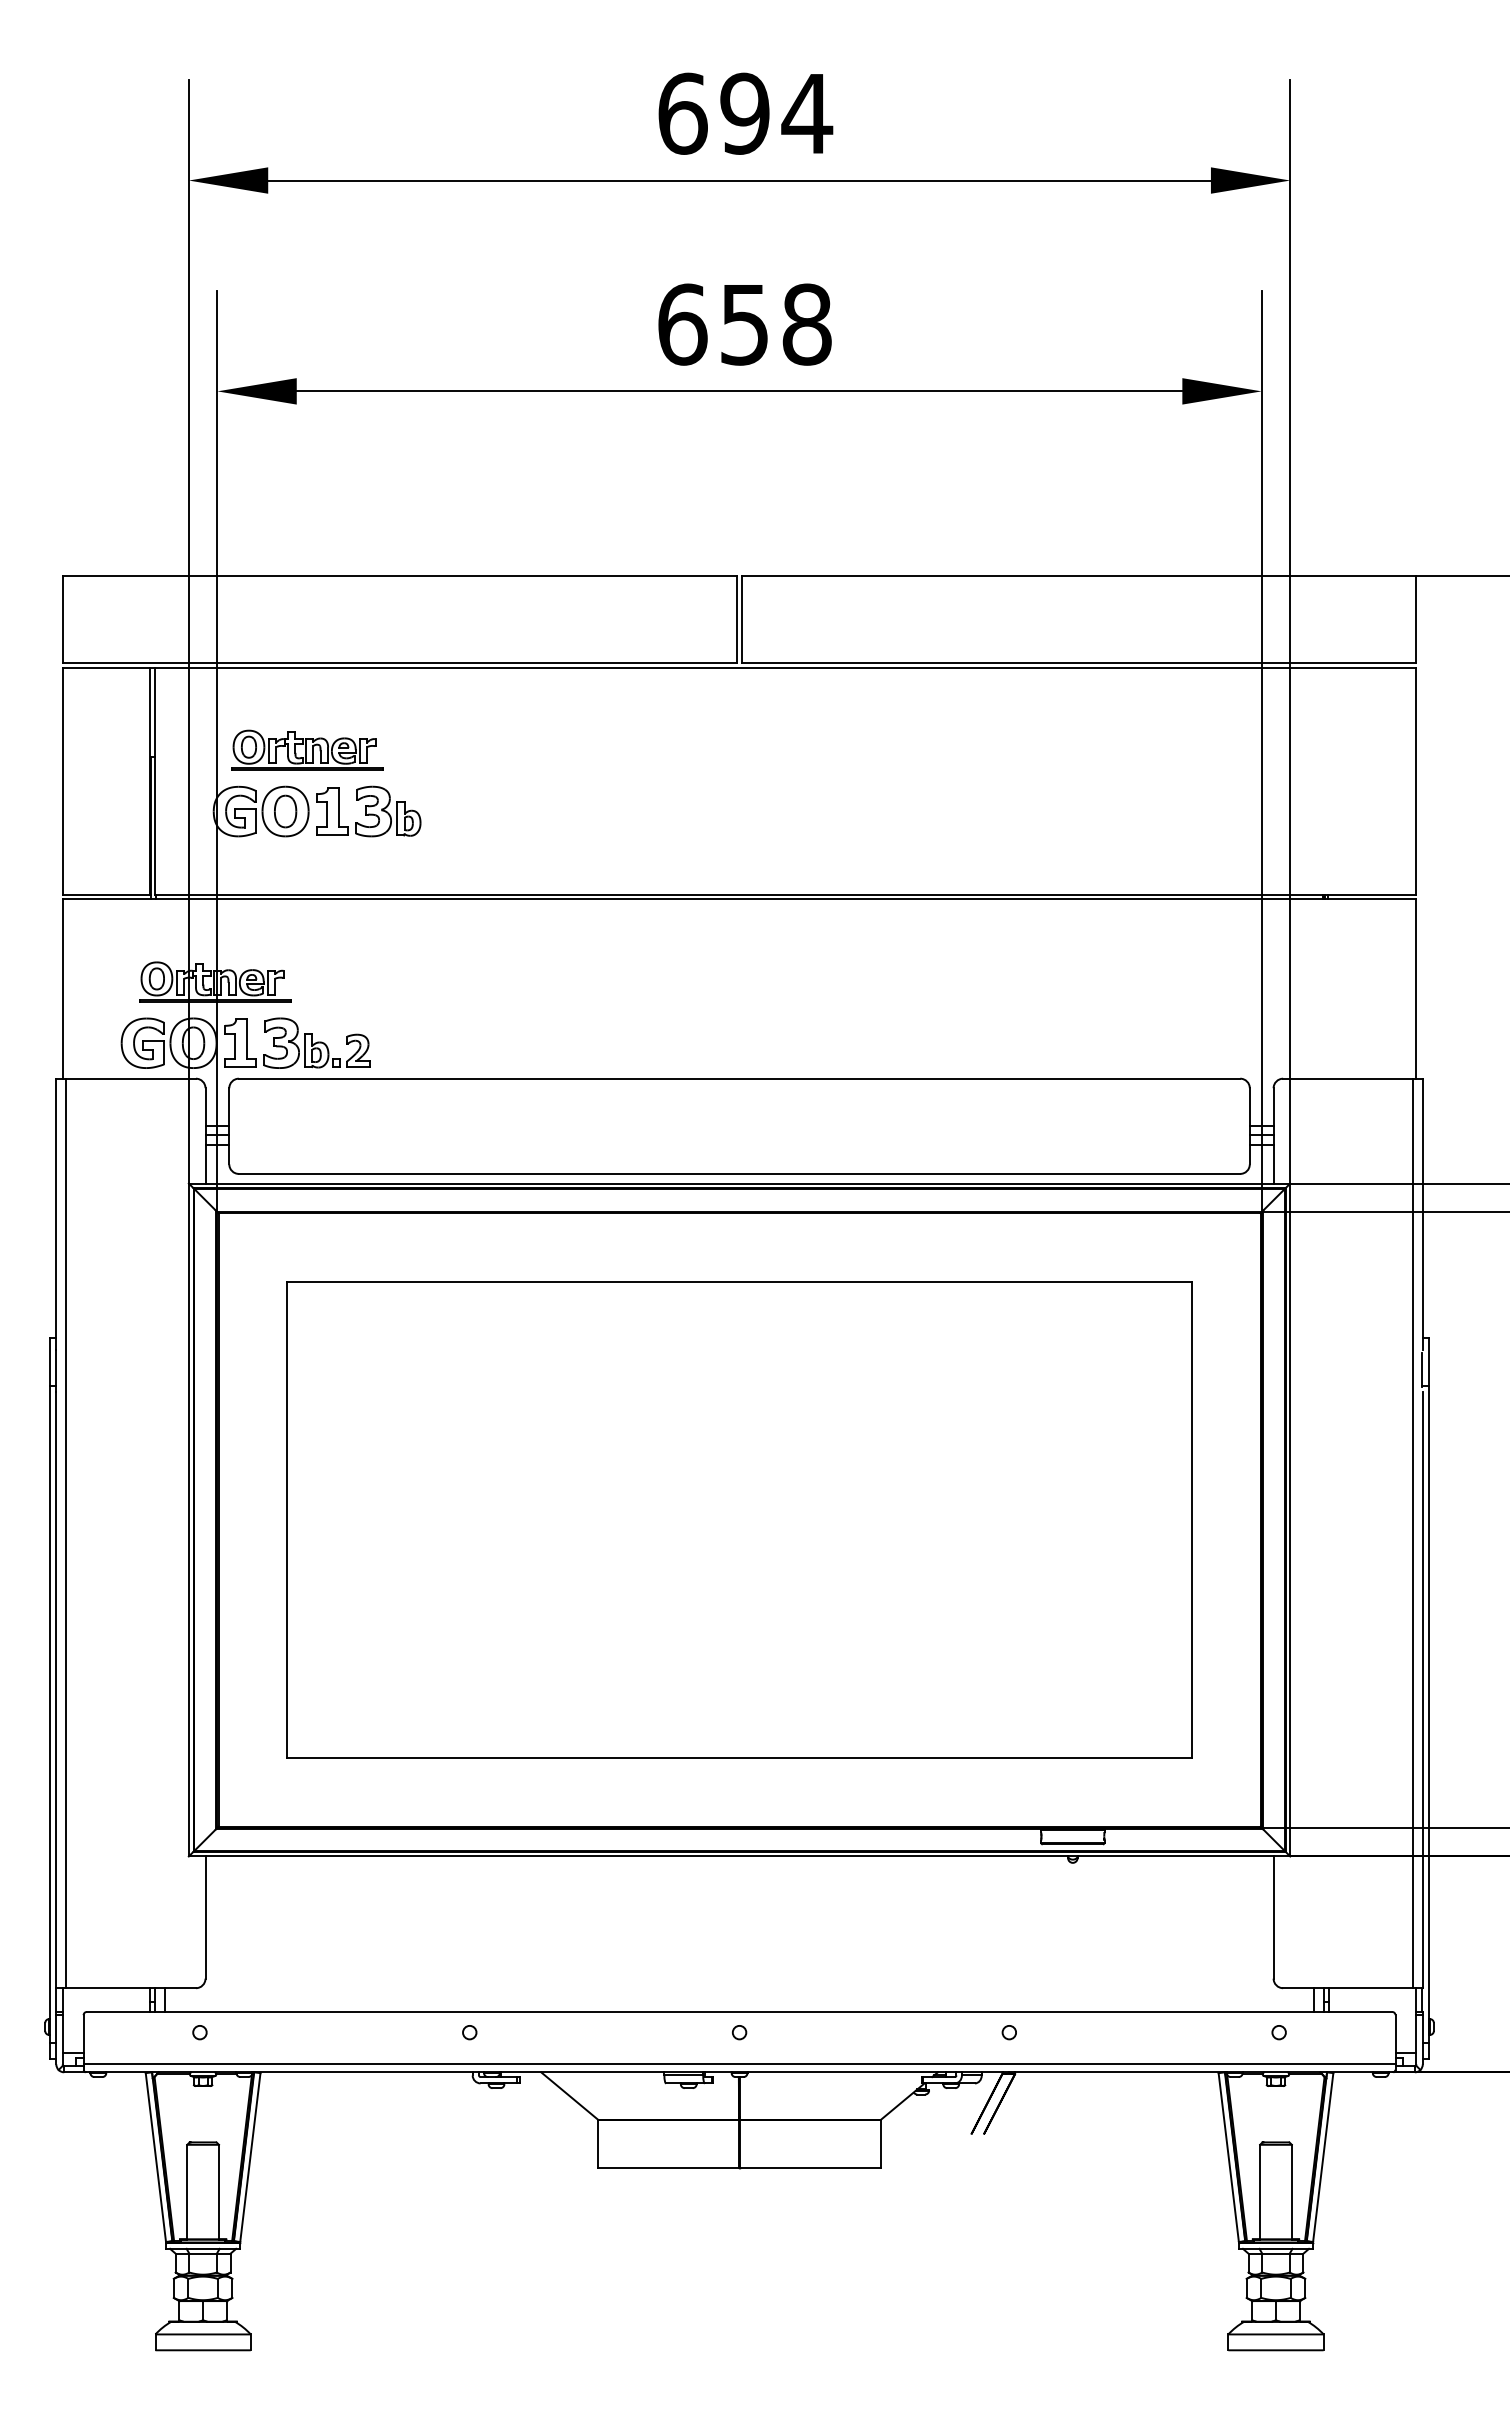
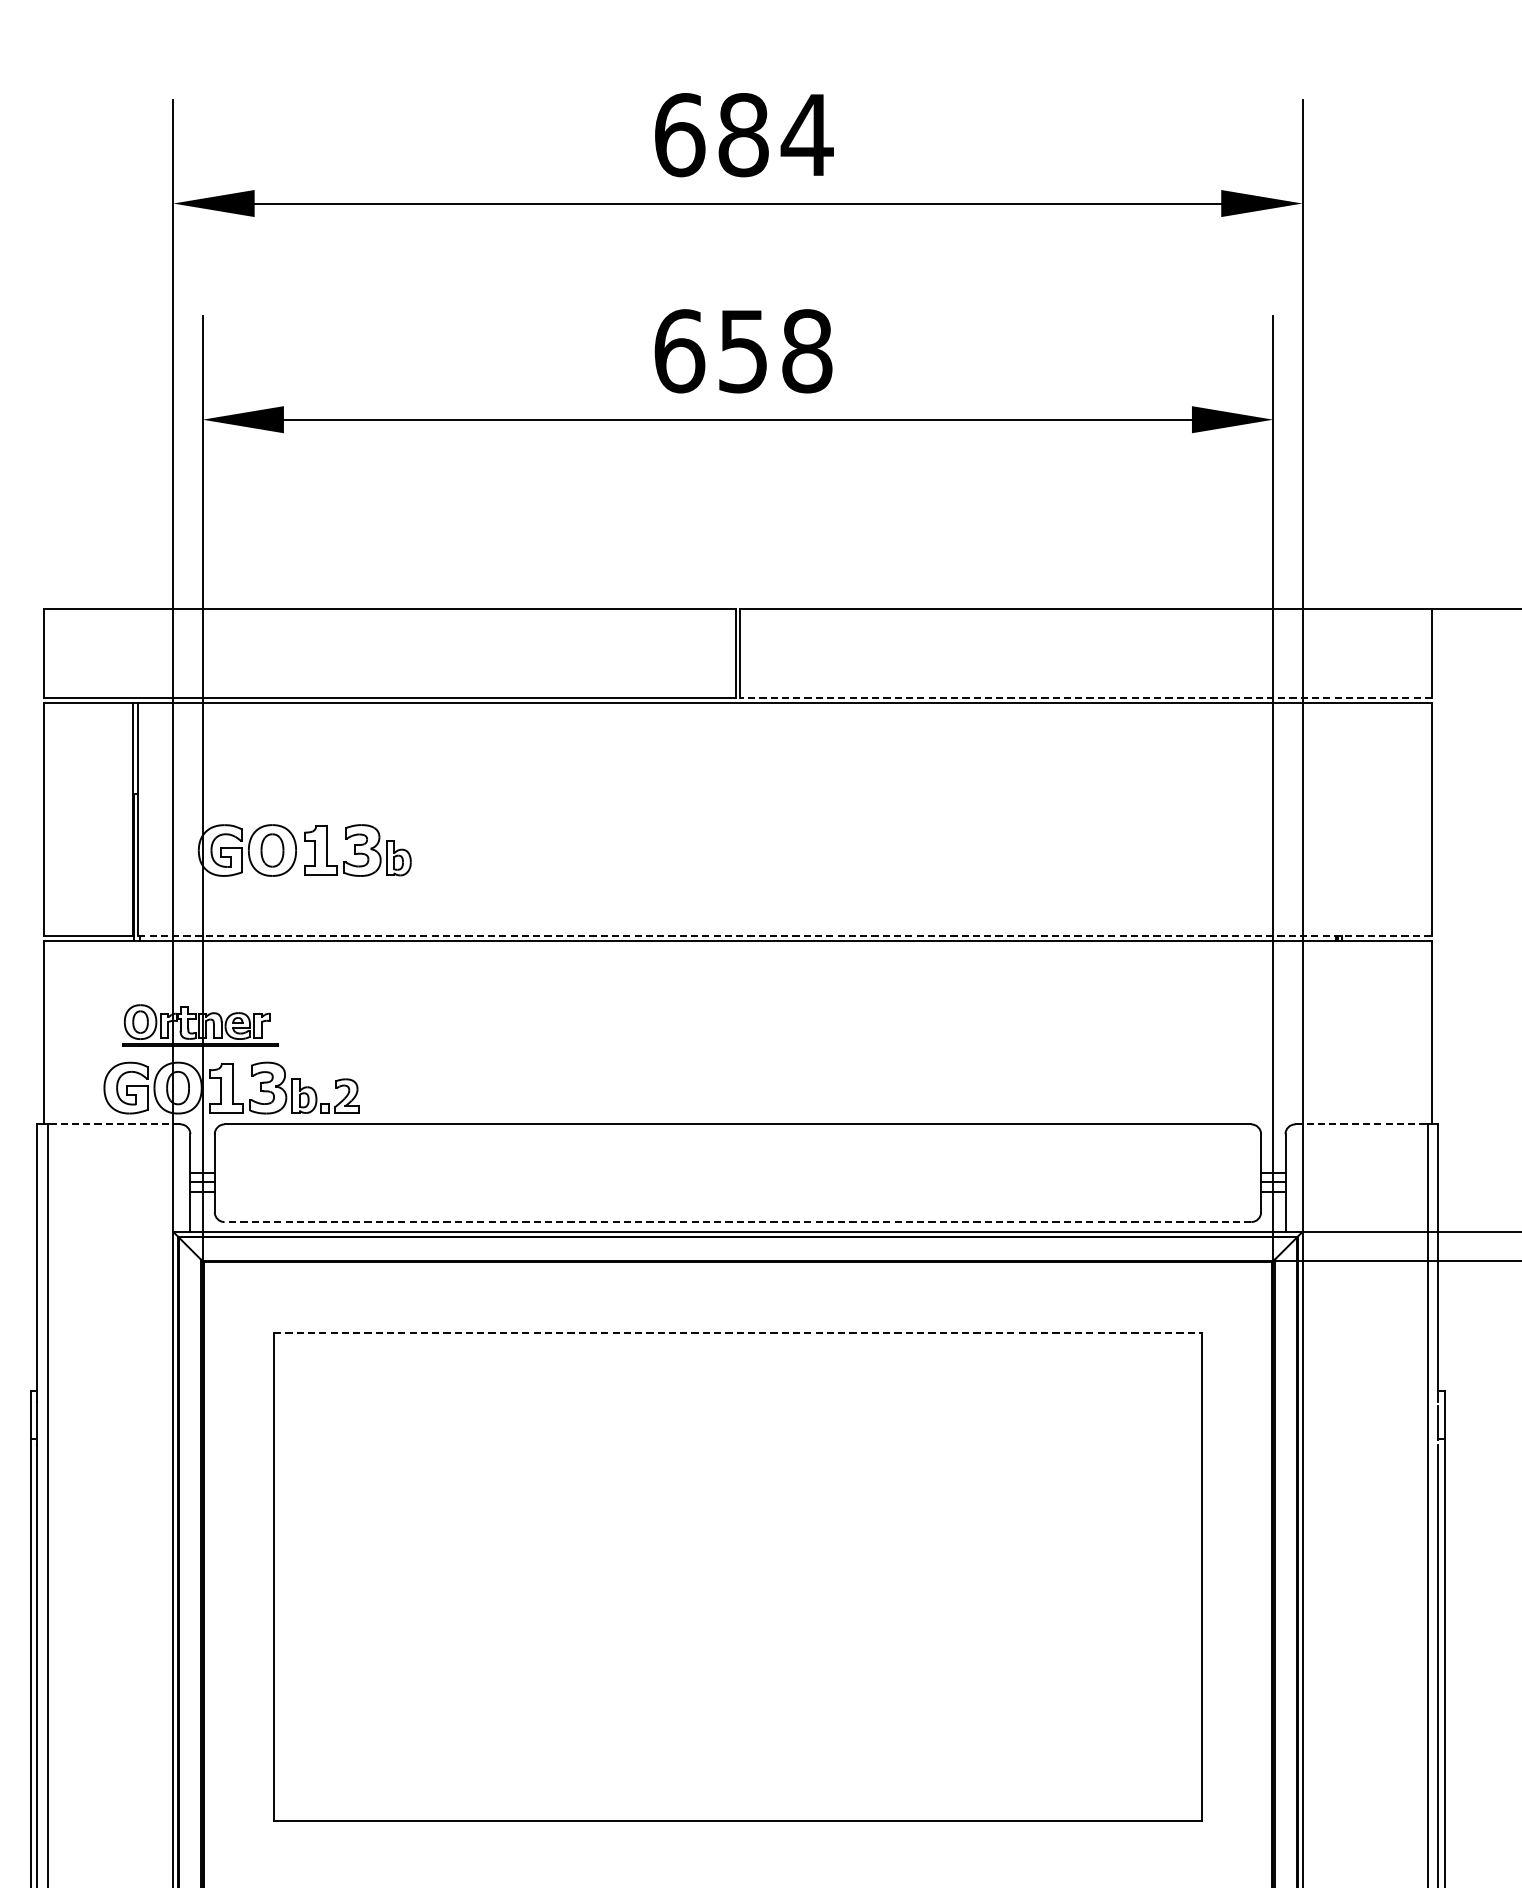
text: (744, 113) -> (743, 134), 694 -> 684
line: (1078, 662) -> (1085, 697), solid -> dashed
part: (307, 749) -> (294, 786), removed
line: (785, 894) -> (785, 935), solid -> dashed
line: (131, 1078) -> (114, 1124), solid -> dashed
line: (1348, 1078) -> (1362, 1124), solid -> dashed
line: (739, 1173) -> (737, 1221), solid -> dashed
line: (740, 1281) -> (738, 1332), solid -> dashed

